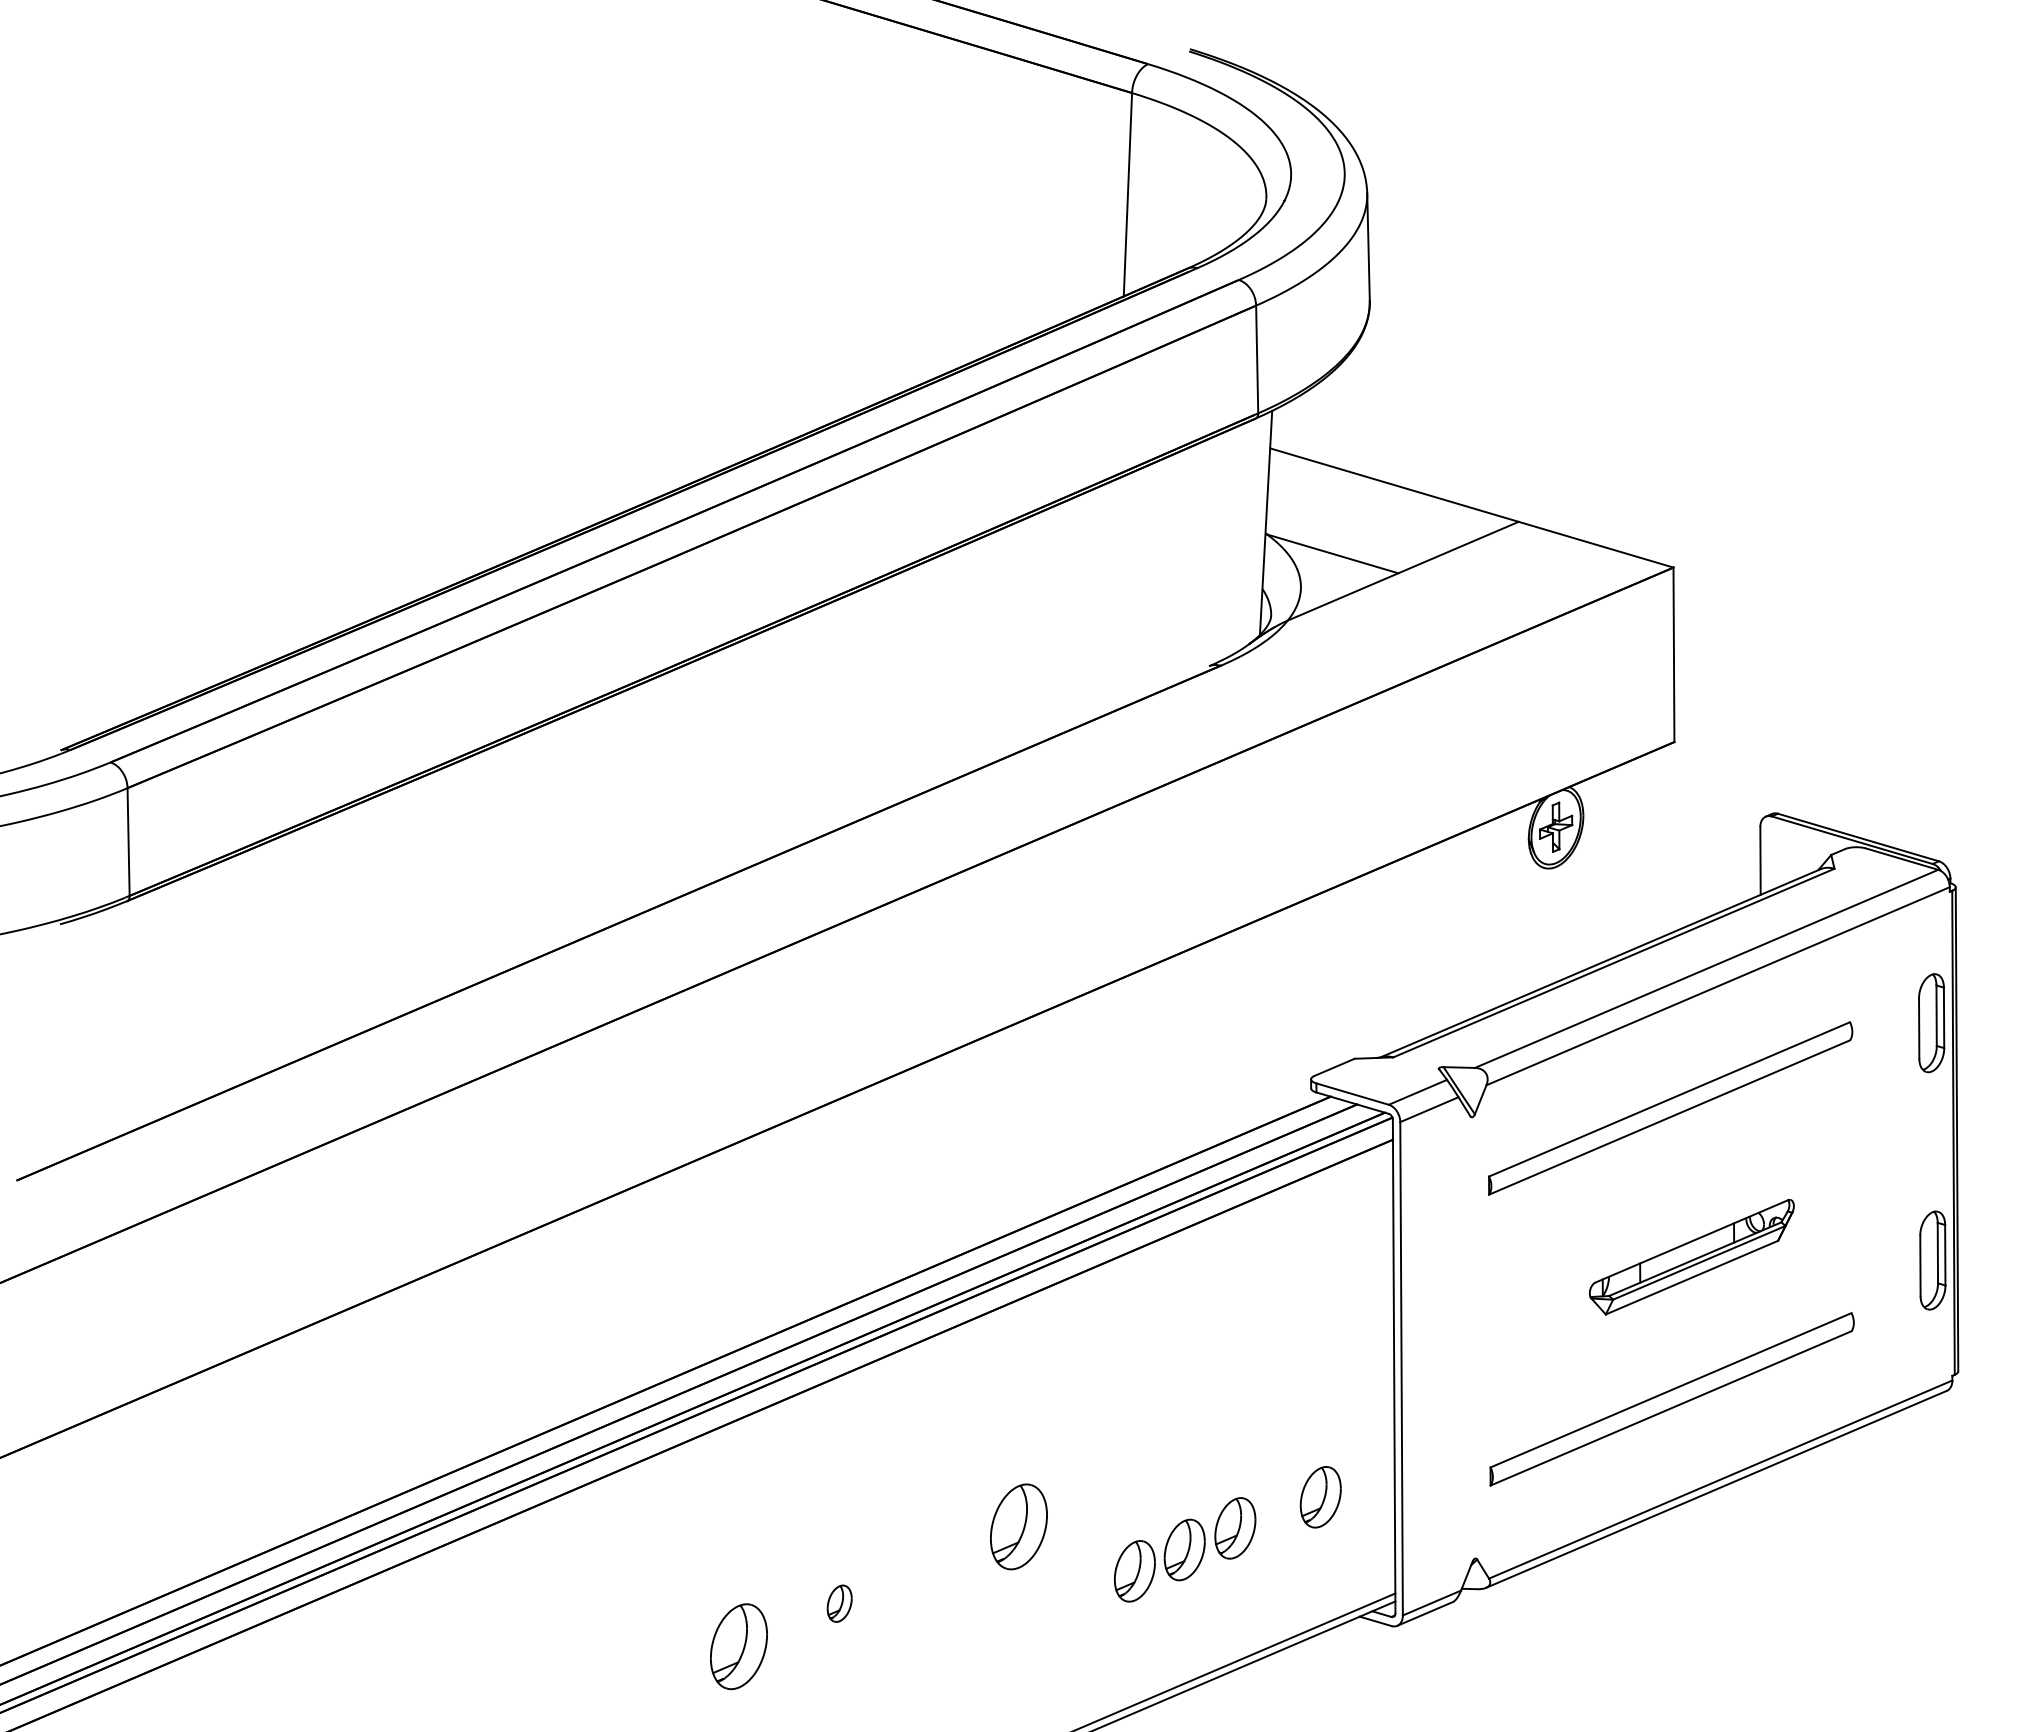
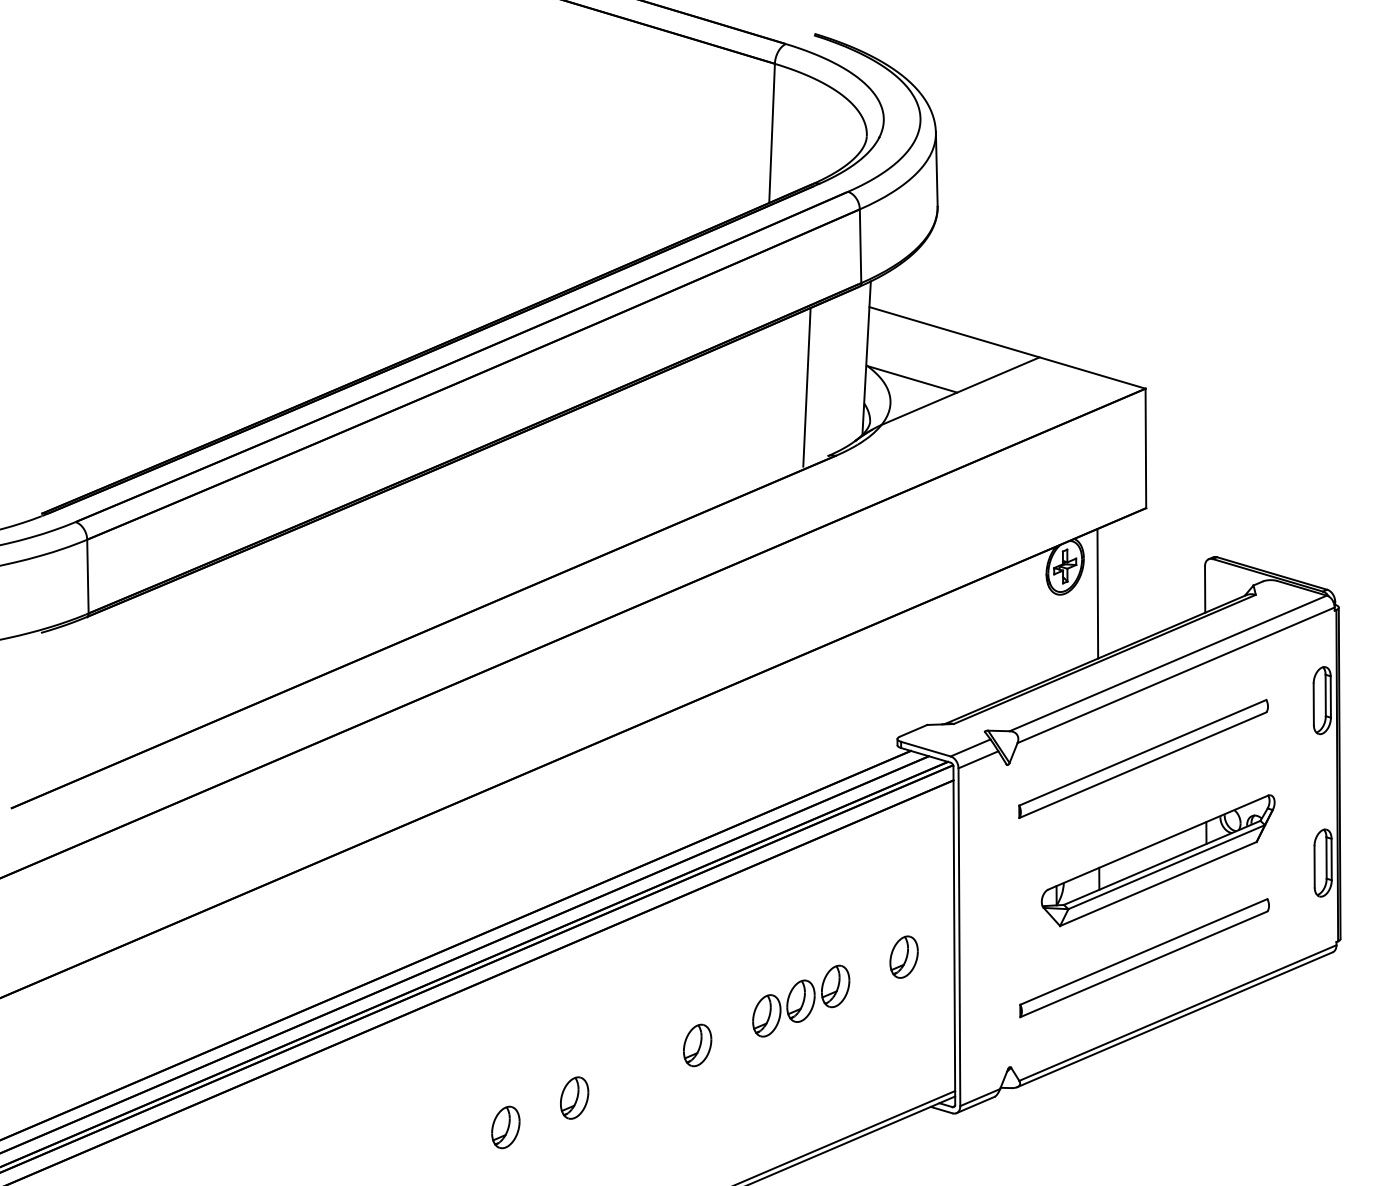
line: (1178, 565) -> (806, 387), added
line: (1603, 866) -> (1097, 593), added
part: (1690, 1256) -> (1157, 860), size x1.67
part: (1319, 1496) -> (903, 956), moved
part: (1018, 1526) -> (697, 1045), size x0.71
part: (1185, 1548) -> (801, 1000), moved
part: (839, 1602) -> (574, 1097), size x1.67
part: (738, 1646) -> (505, 1127), size x0.71

